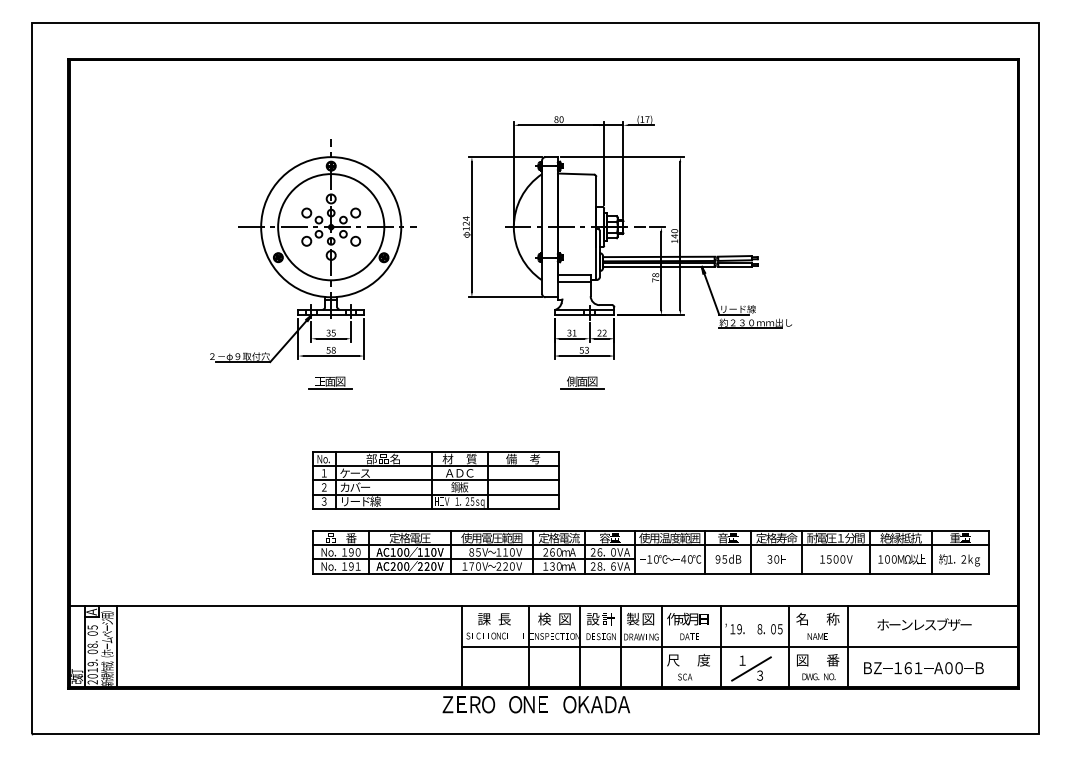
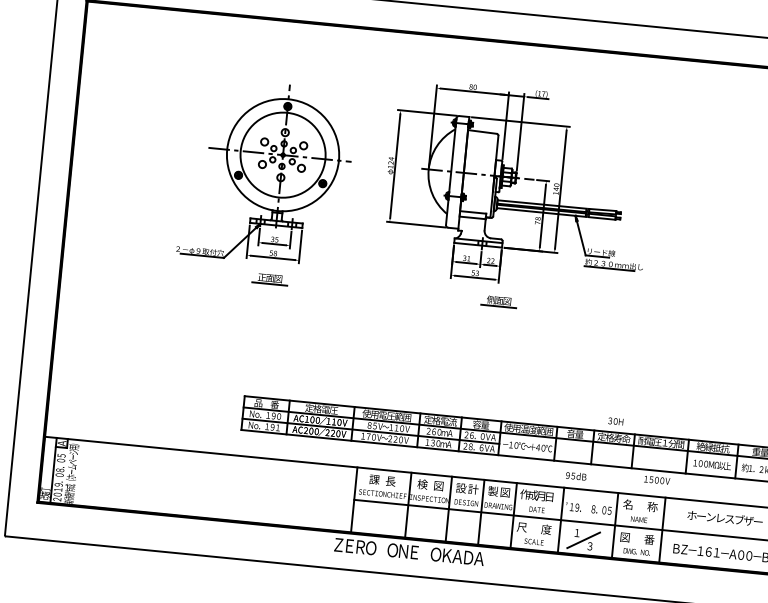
part: (582, 382) -> (499, 301), moved
part: (435, 480) -> (346, 365), removed
text: (728, 558) -> (576, 475), moved
text: (776, 559) -> (615, 421), moved
text: (836, 559) -> (657, 480), moved
line: (116, 646) -> (79, 472), removed

